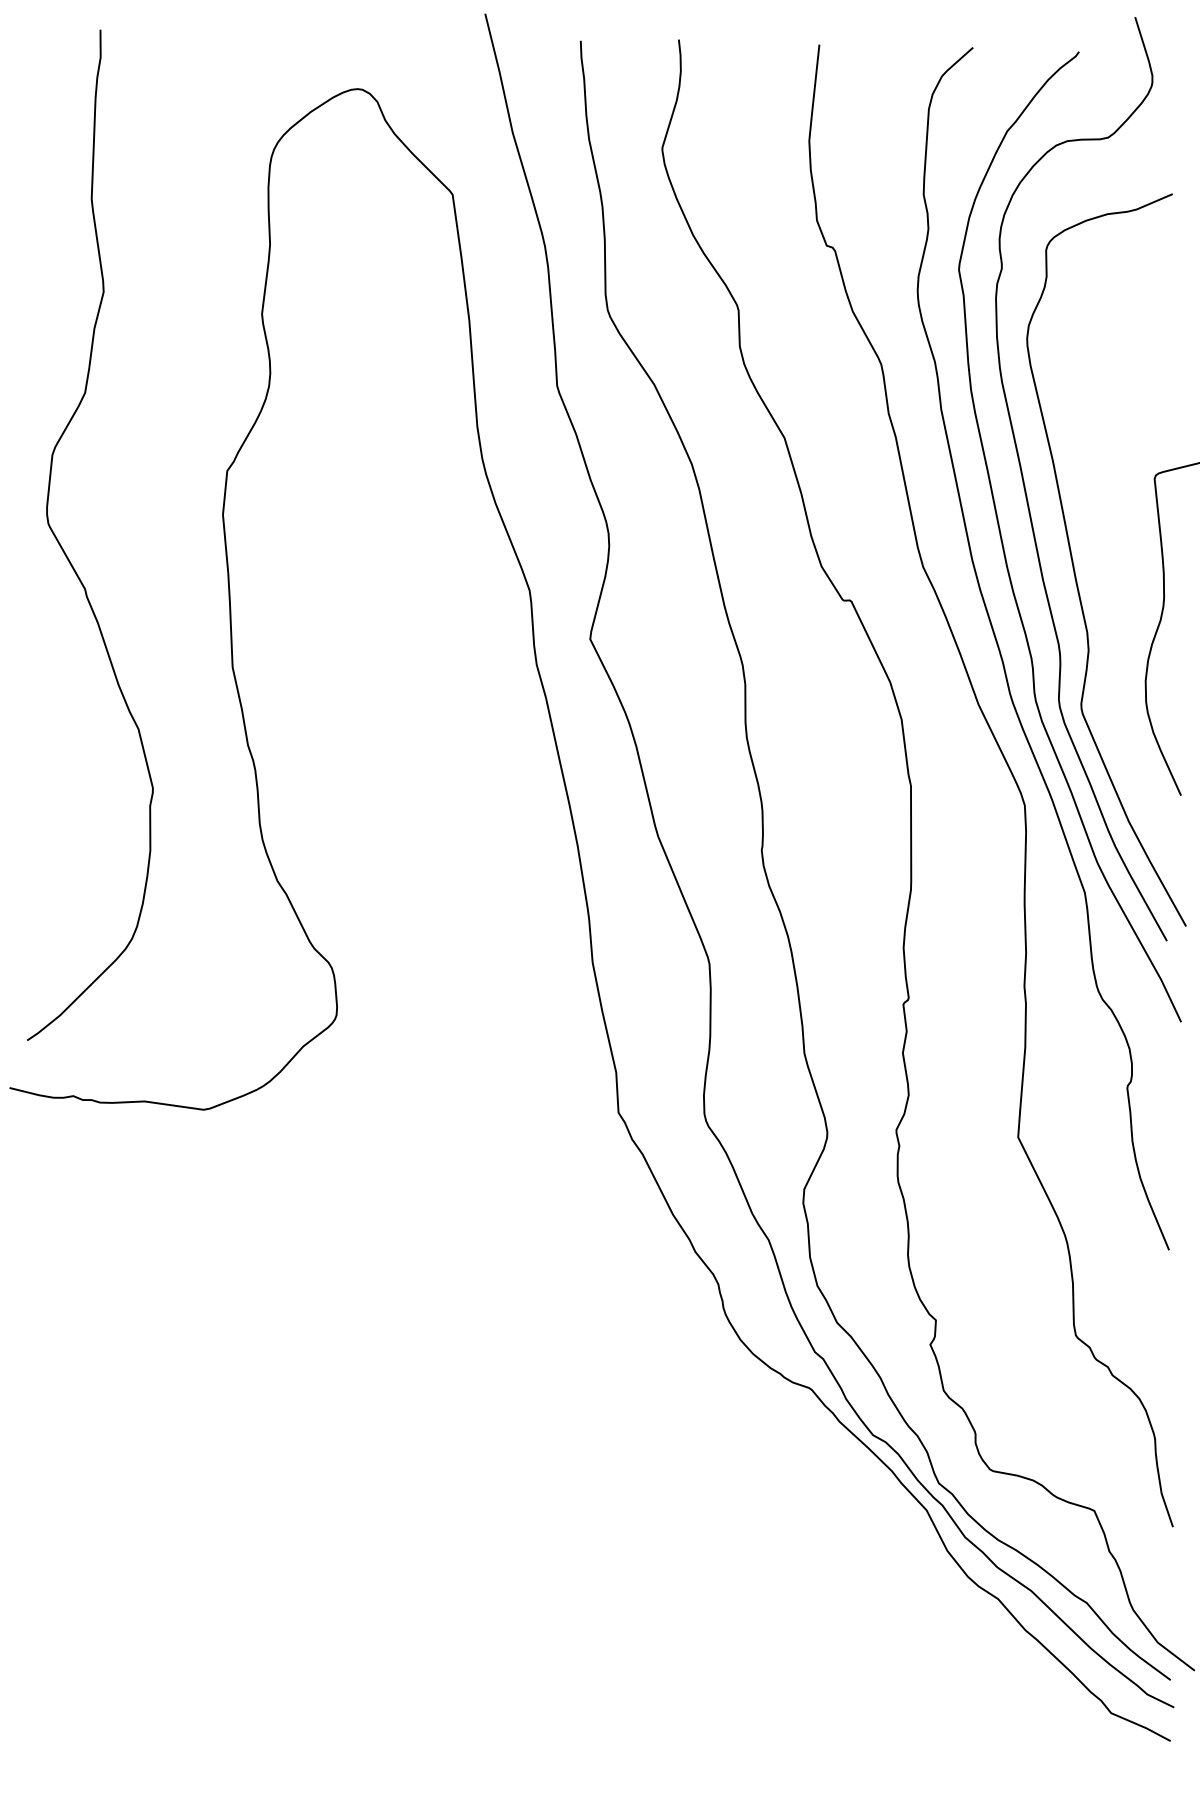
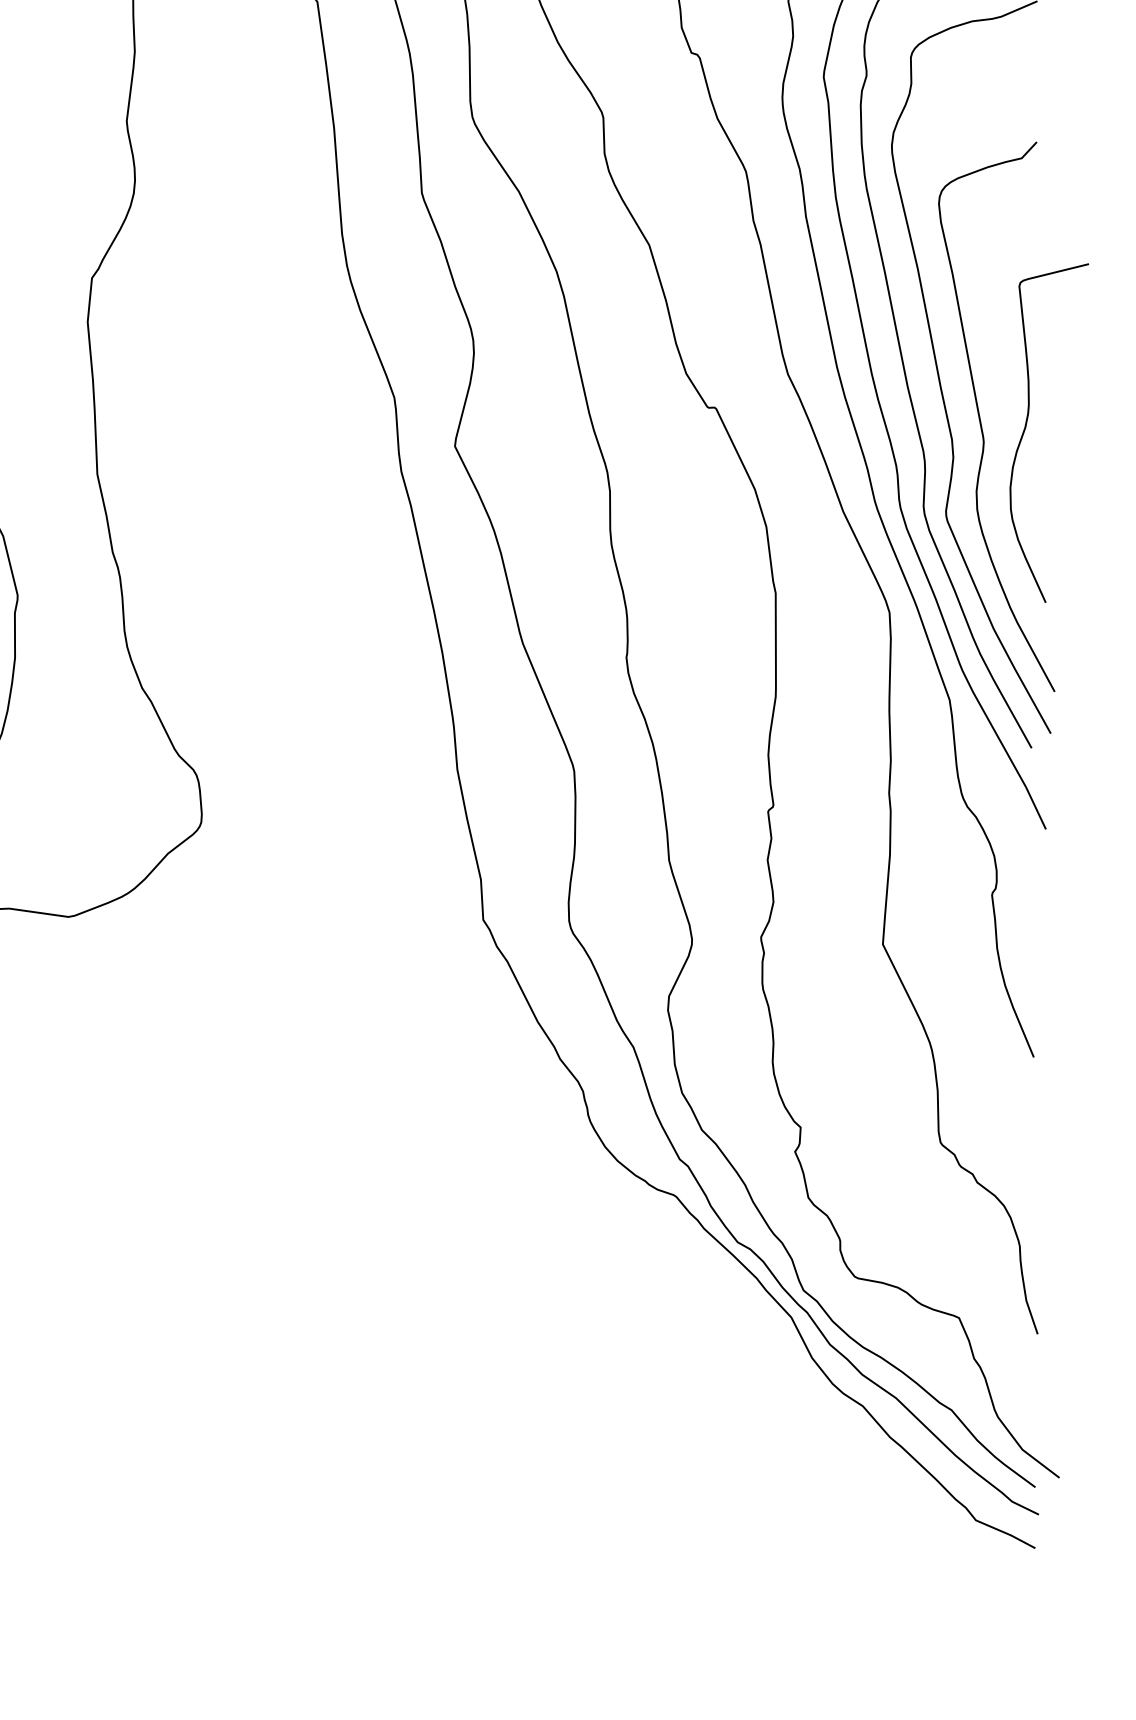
curve: (1116, 612) -> (981, 419), added

